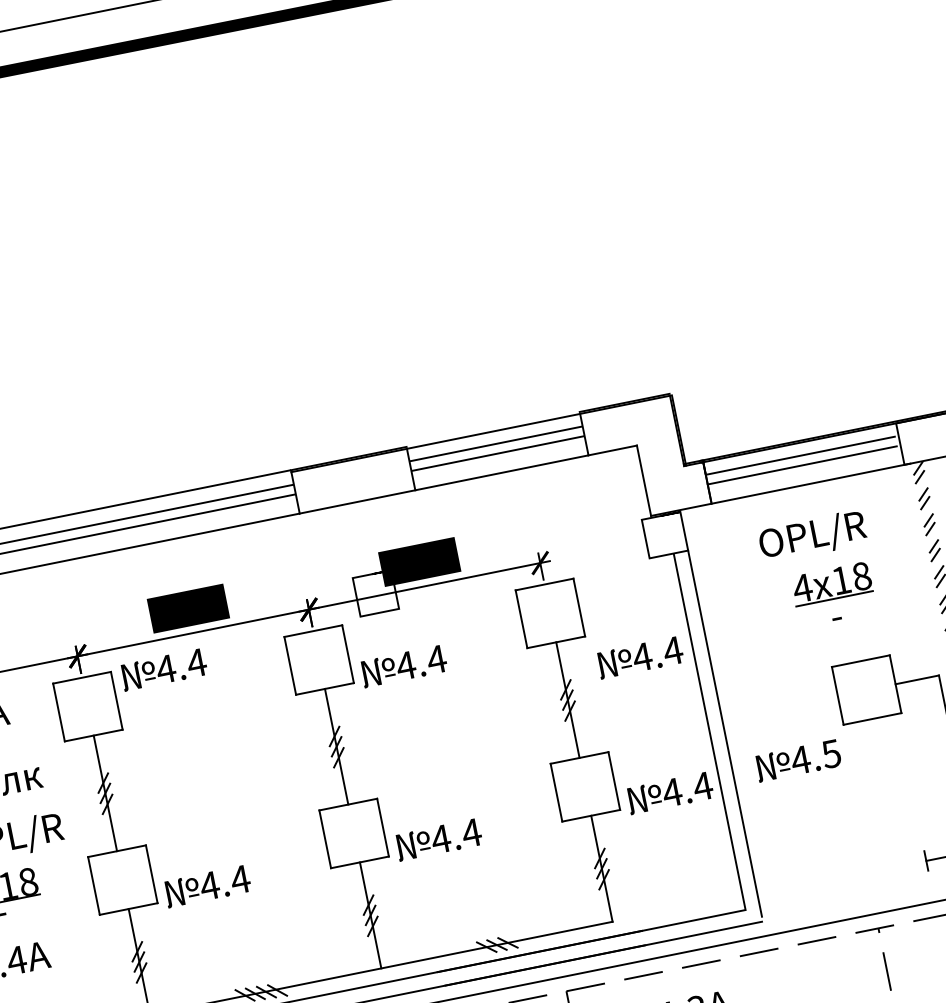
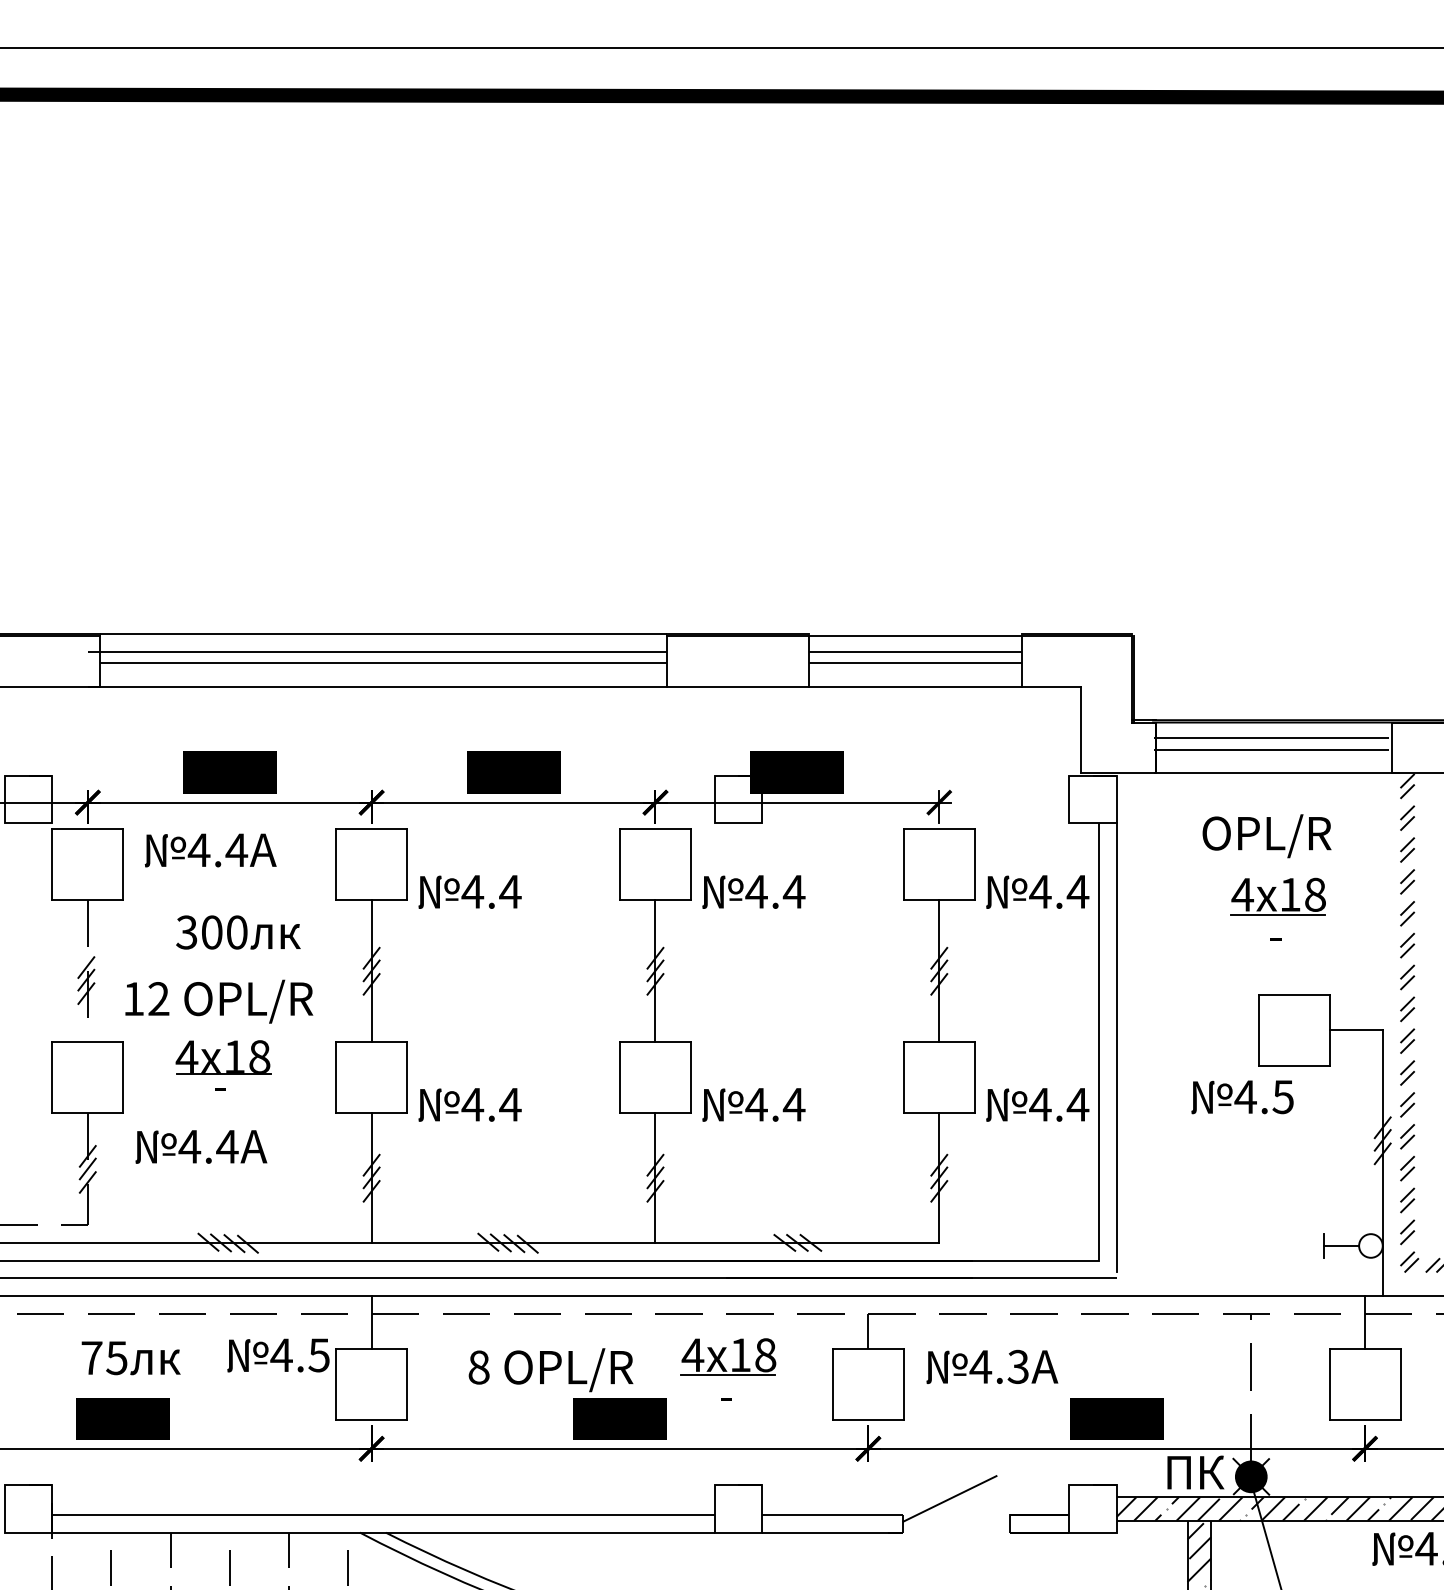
text: (639, 657) -> (1037, 891), moved
text: (163, 669) -> (469, 891), moved
text: (798, 761) -> (1242, 1097), moved

